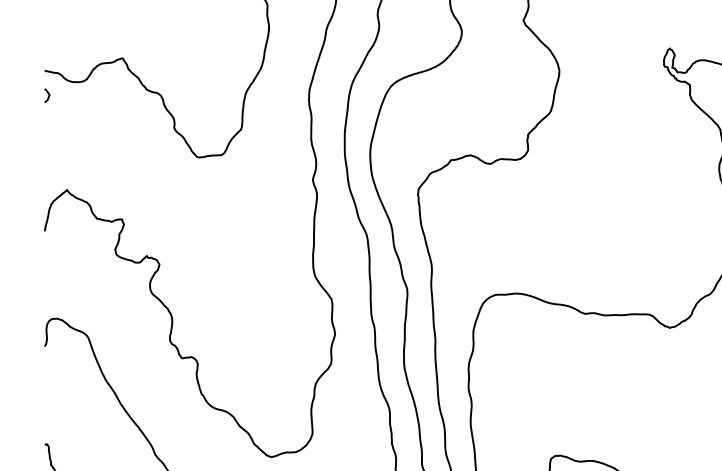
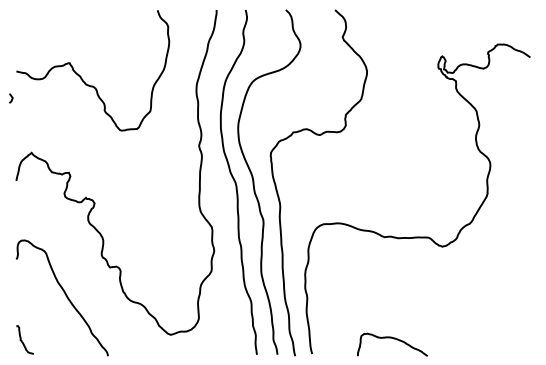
curve: (47, 95) -> (11, 98), moved

